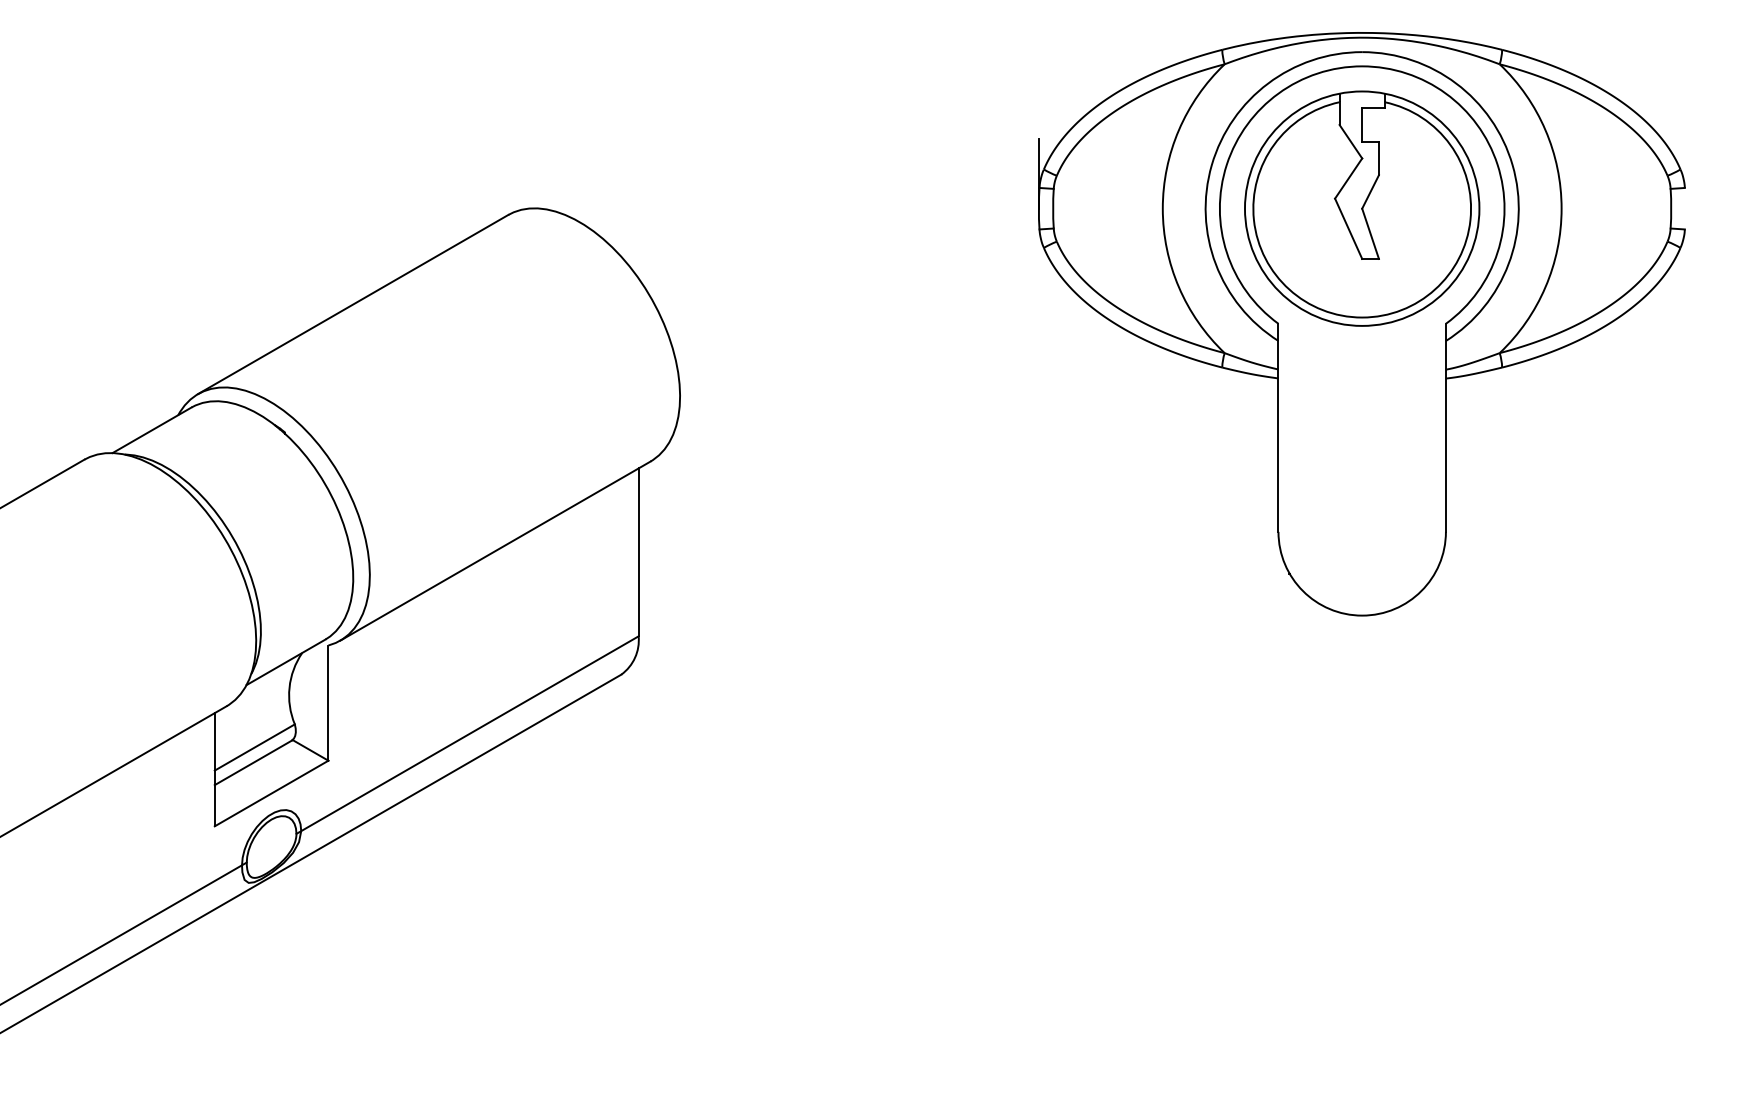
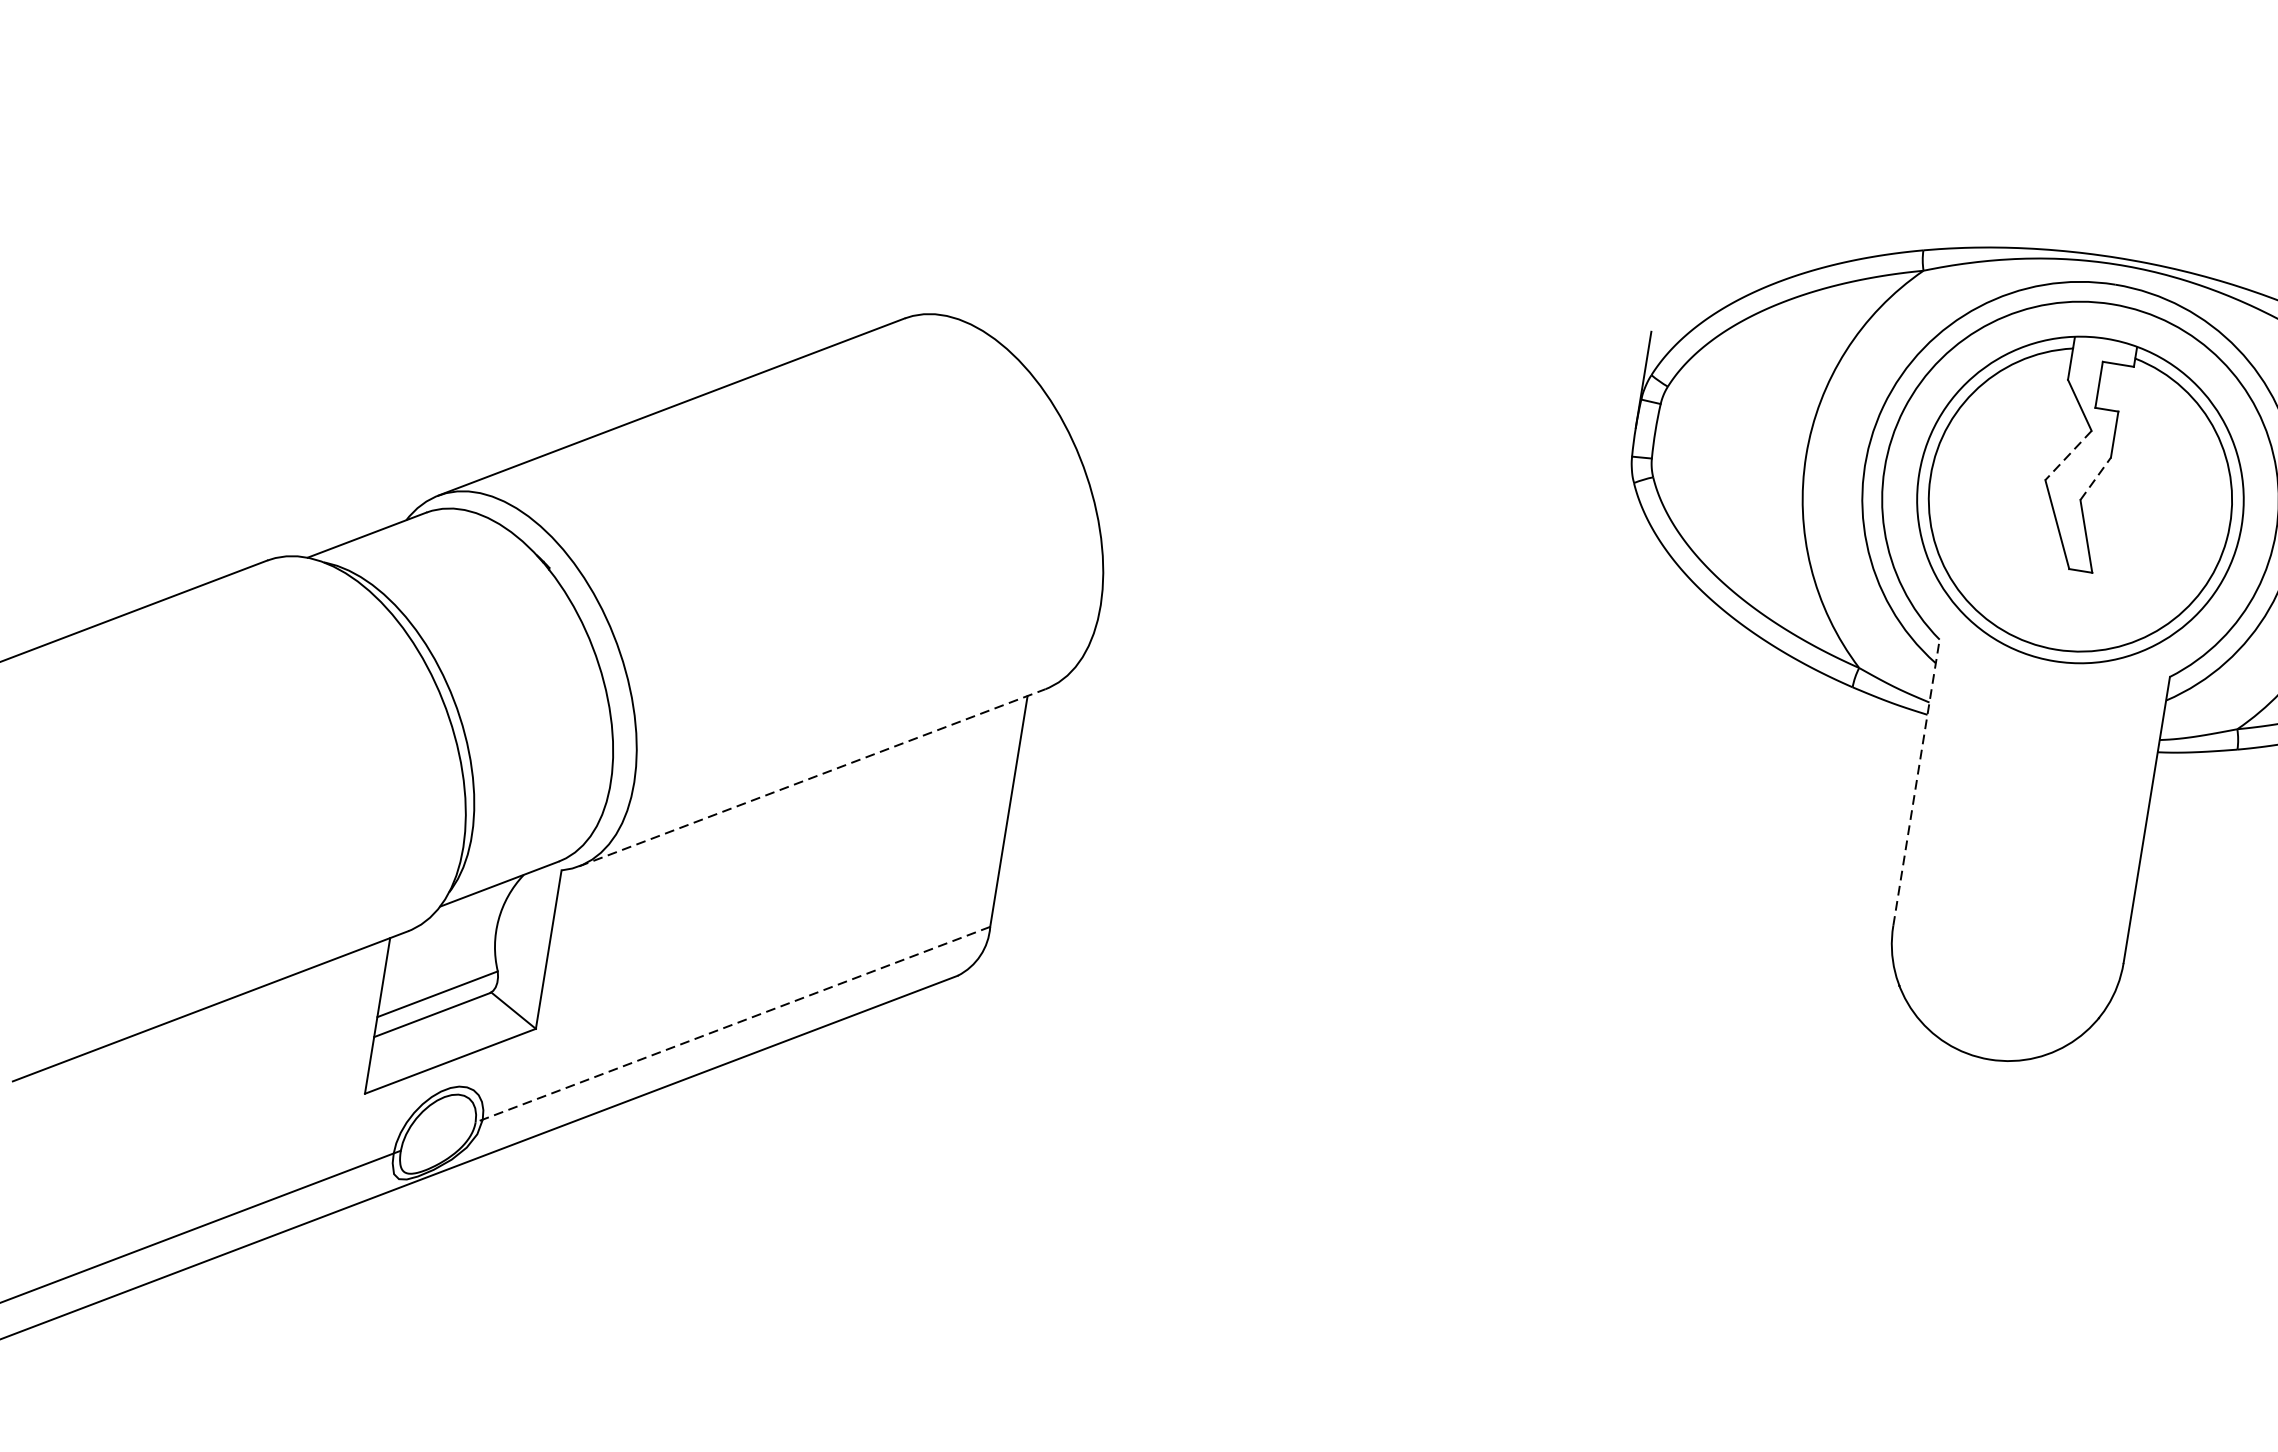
line: (1348, 178) -> (2068, 455), solid -> dashed
line: (1370, 191) -> (2095, 478), solid -> dashed
line: (1278, 427) -> (1916, 782), solid -> dashed
line: (495, 550) -> (812, 776), solid -> dashed
line: (467, 735) -> (732, 1025), solid -> dashed

